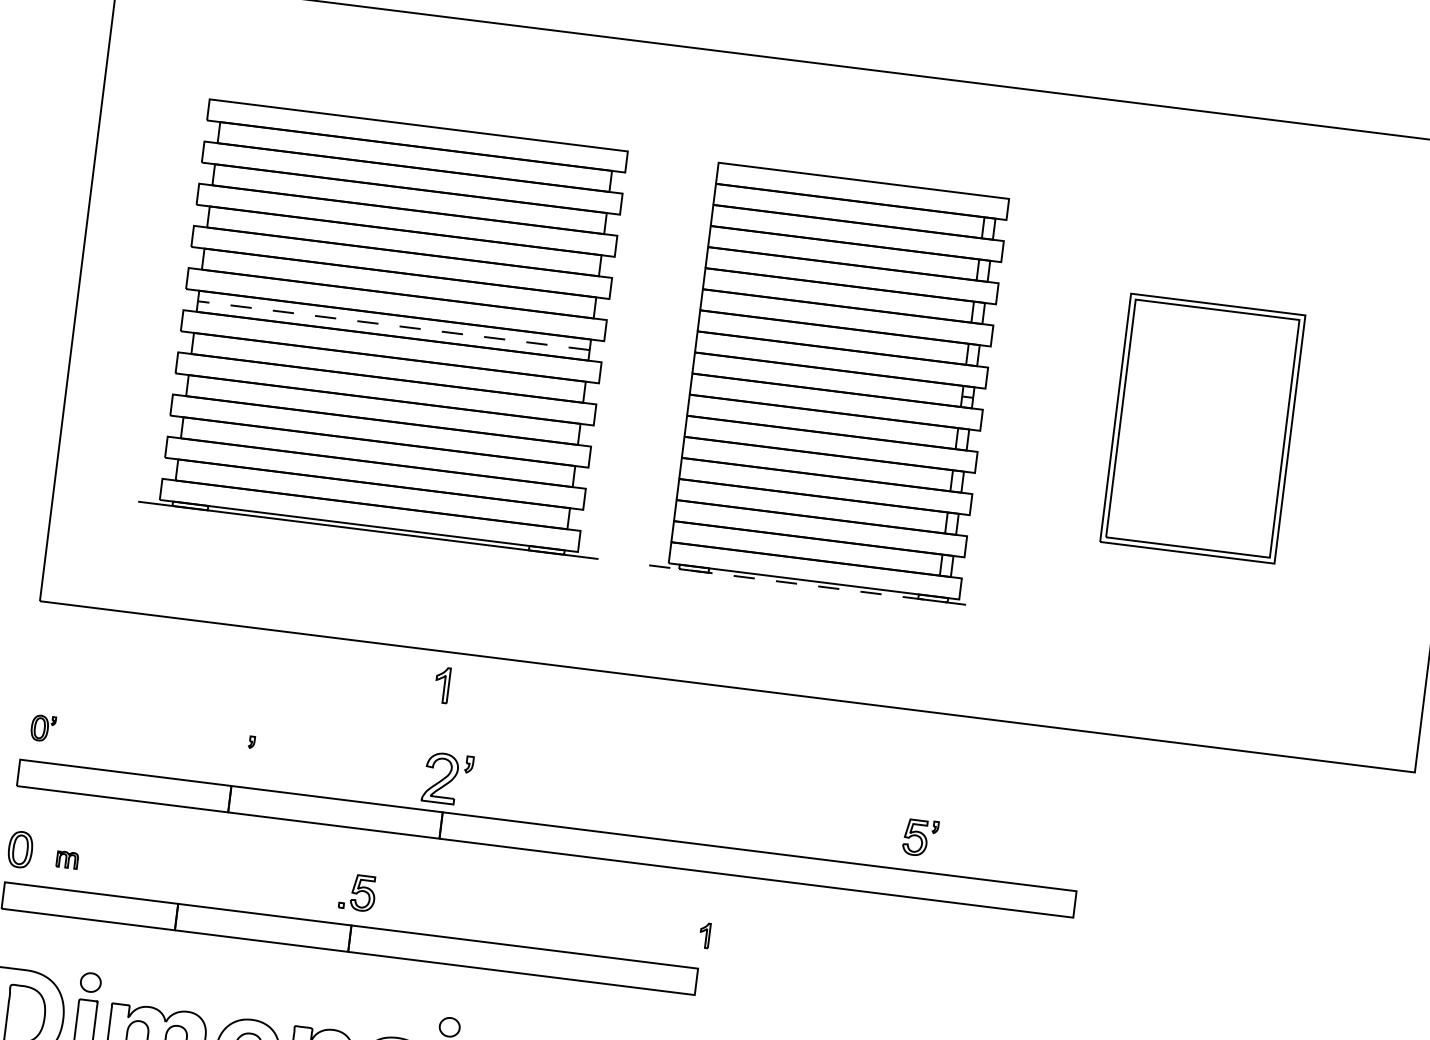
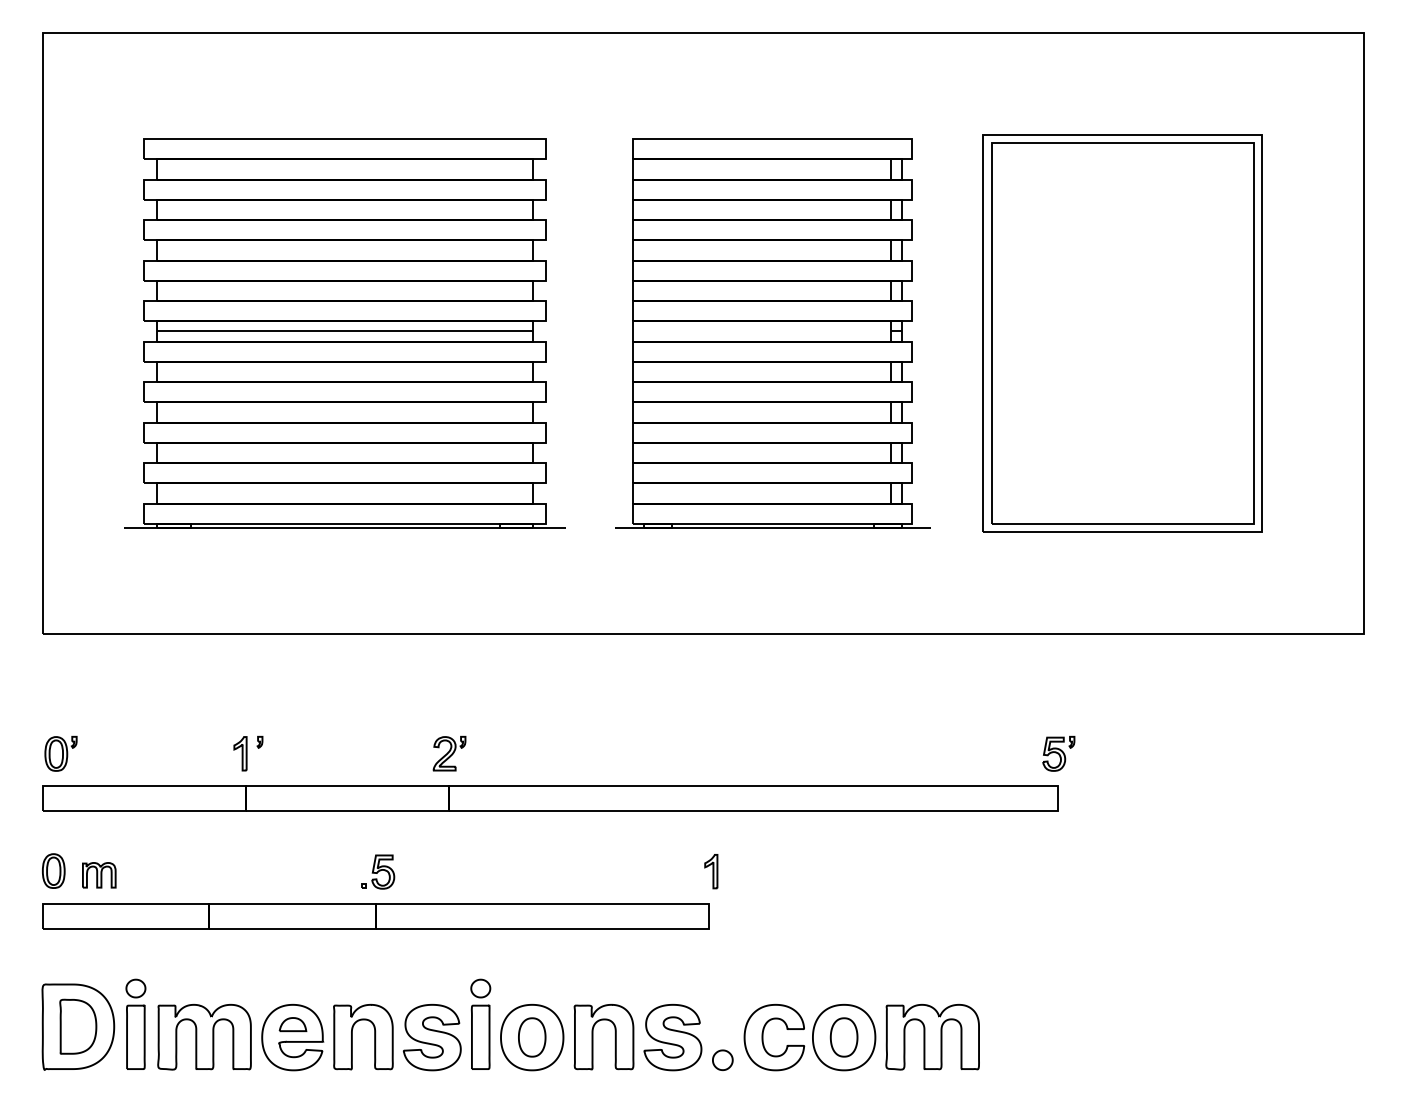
line: (393, 325) -> (344, 331), dashed -> solid
part: (1202, 428) -> (1122, 333), size x1.67
line: (813, 586) -> (772, 528), dashed -> solid
part: (442, 684) -> (240, 753), moved
part: (42, 728) -> (60, 753), size x1.43
part: (447, 778) -> (449, 753), size x0.71
part: (920, 837) -> (1058, 753), moved
part: (67, 860) -> (99, 875), size x1.67
part: (705, 935) -> (711, 871), size x1.43

